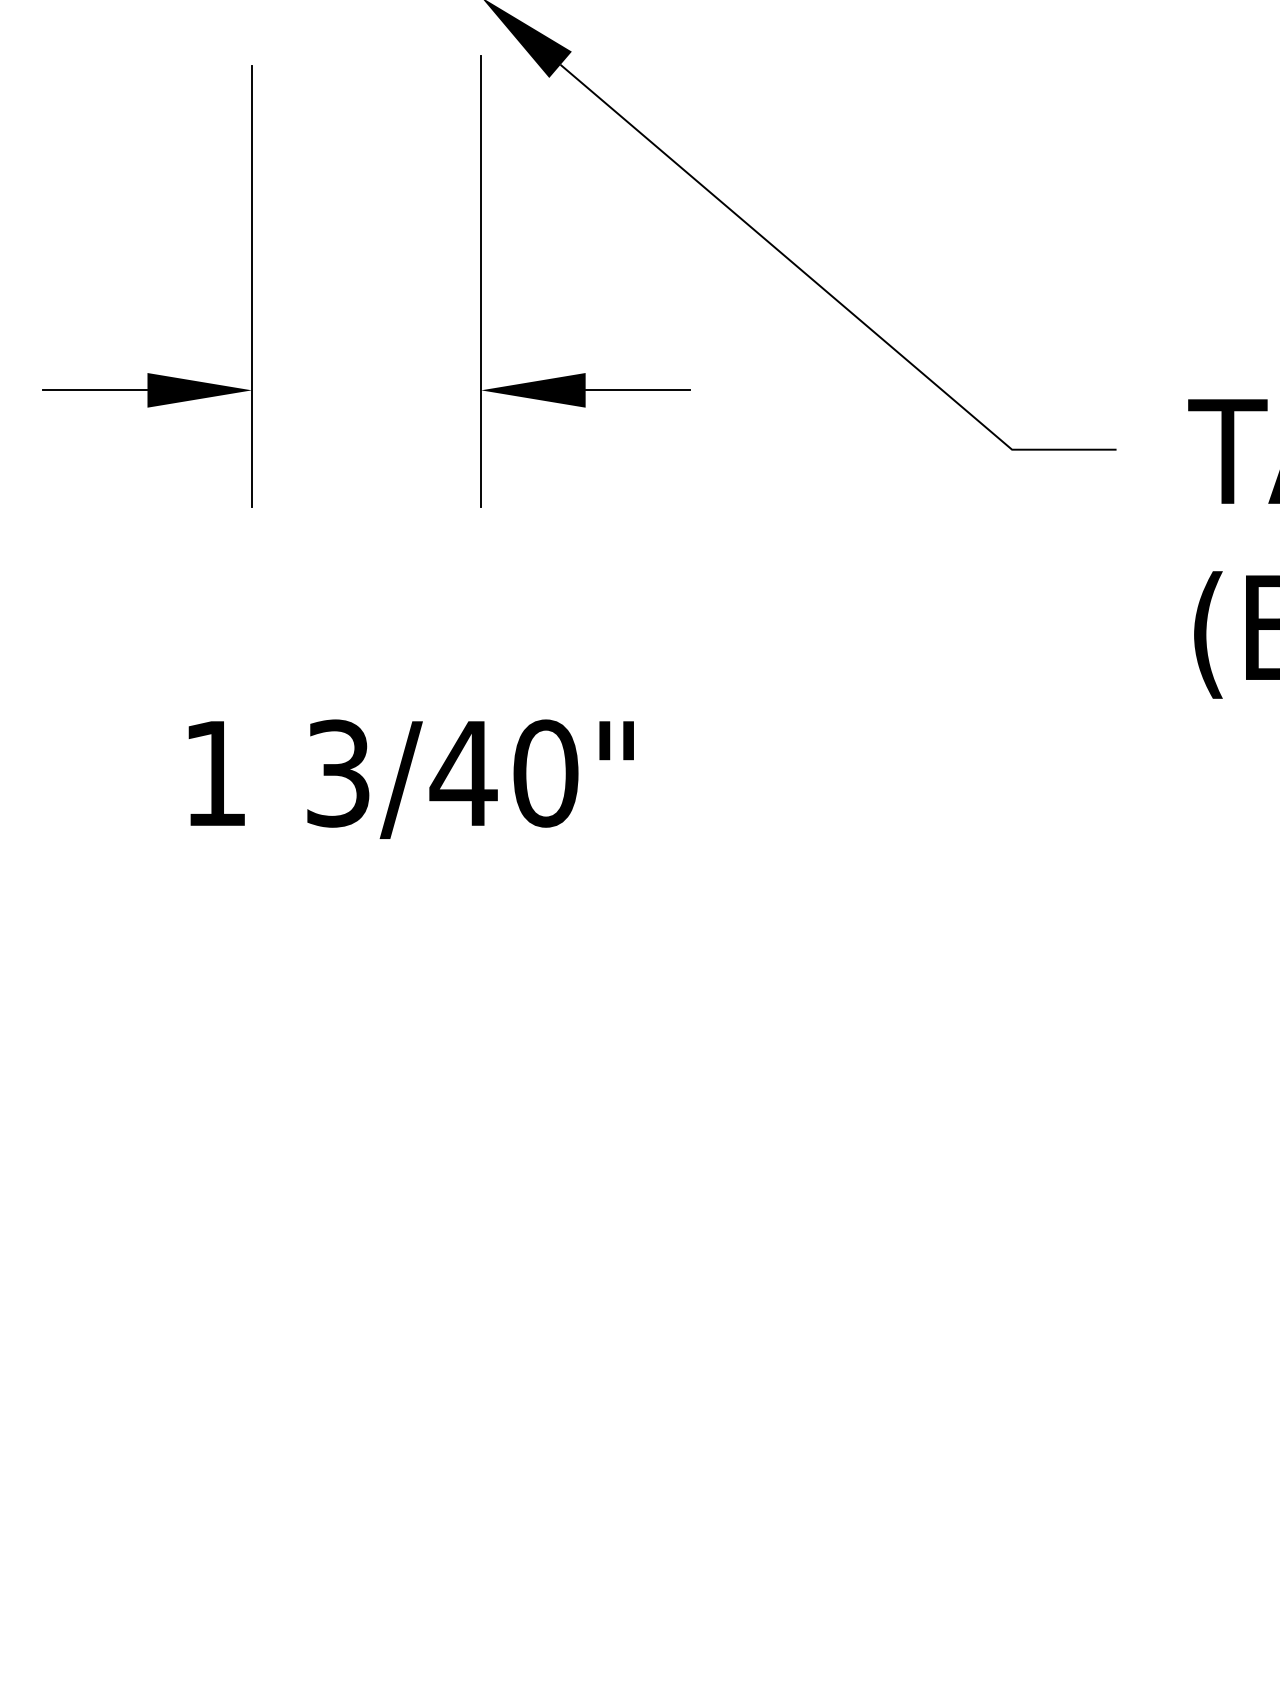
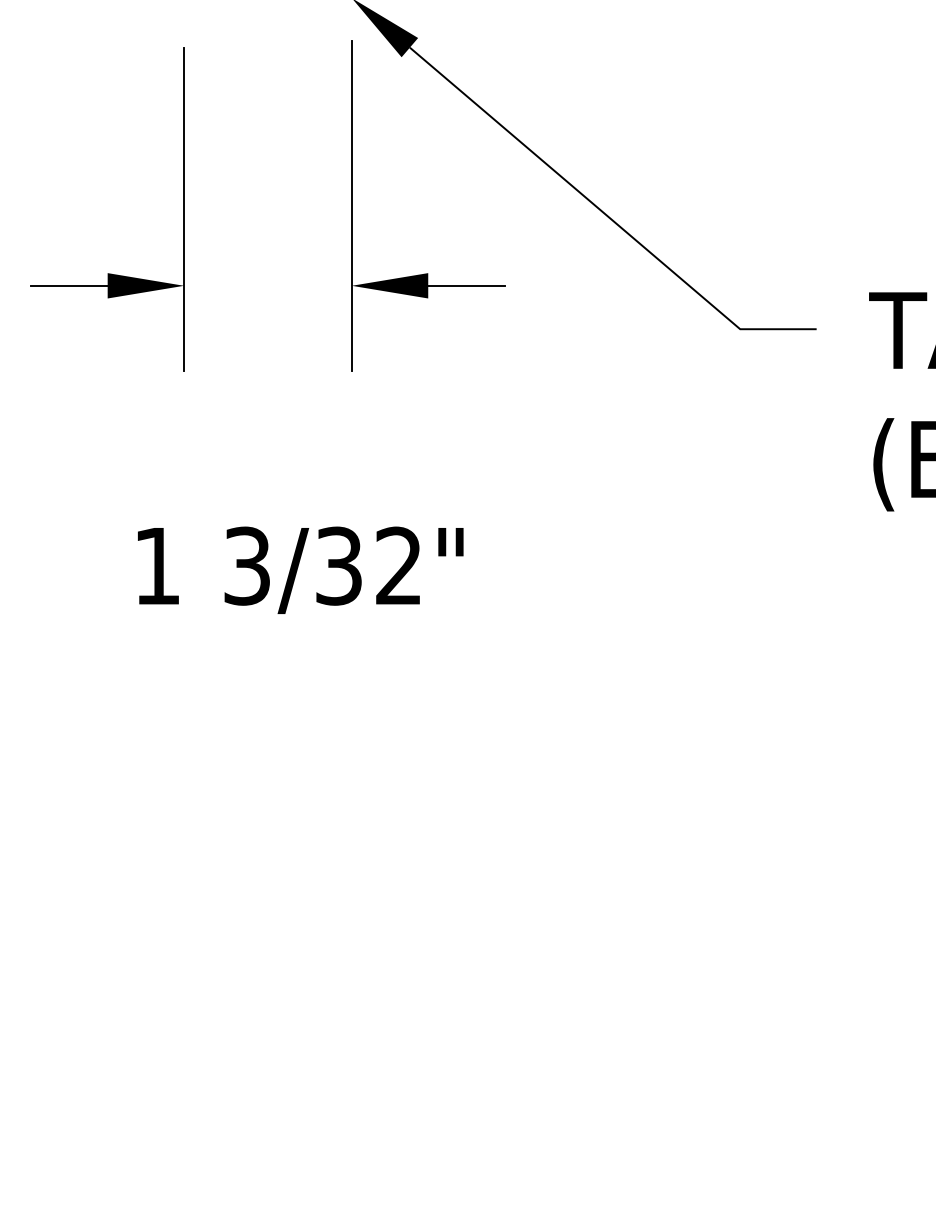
text: (503, 773) -> (368, 566), 3/40" -> 3/32"

